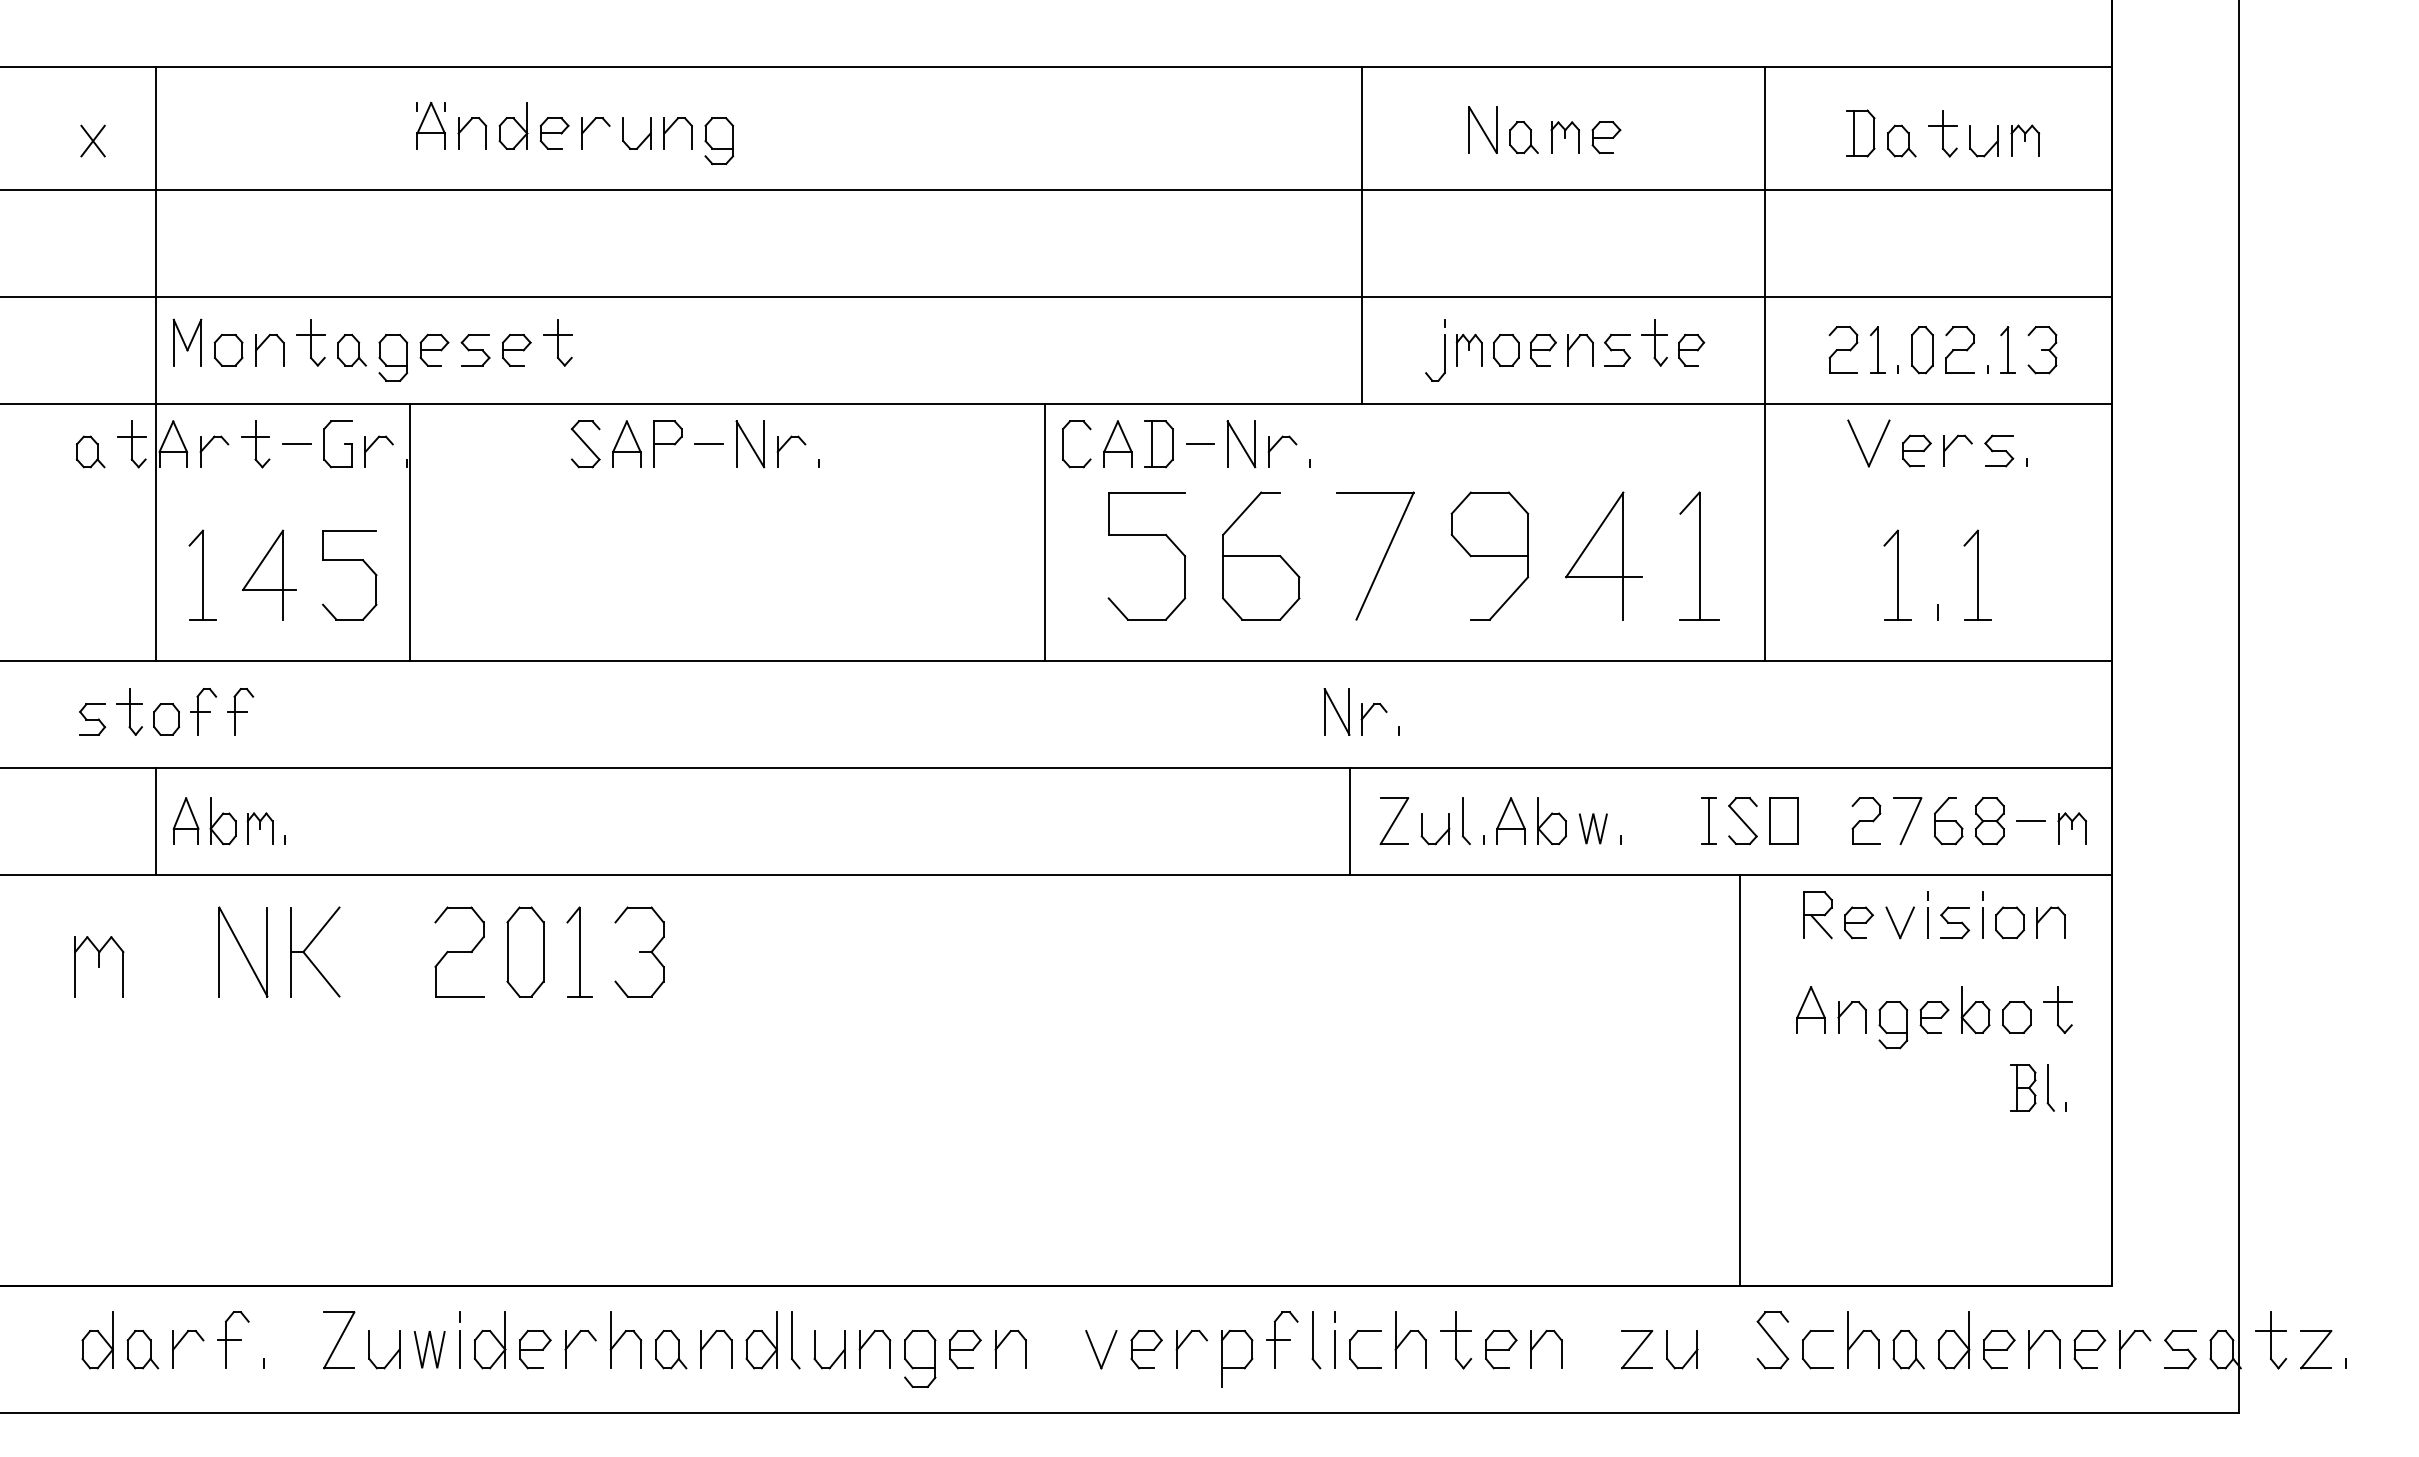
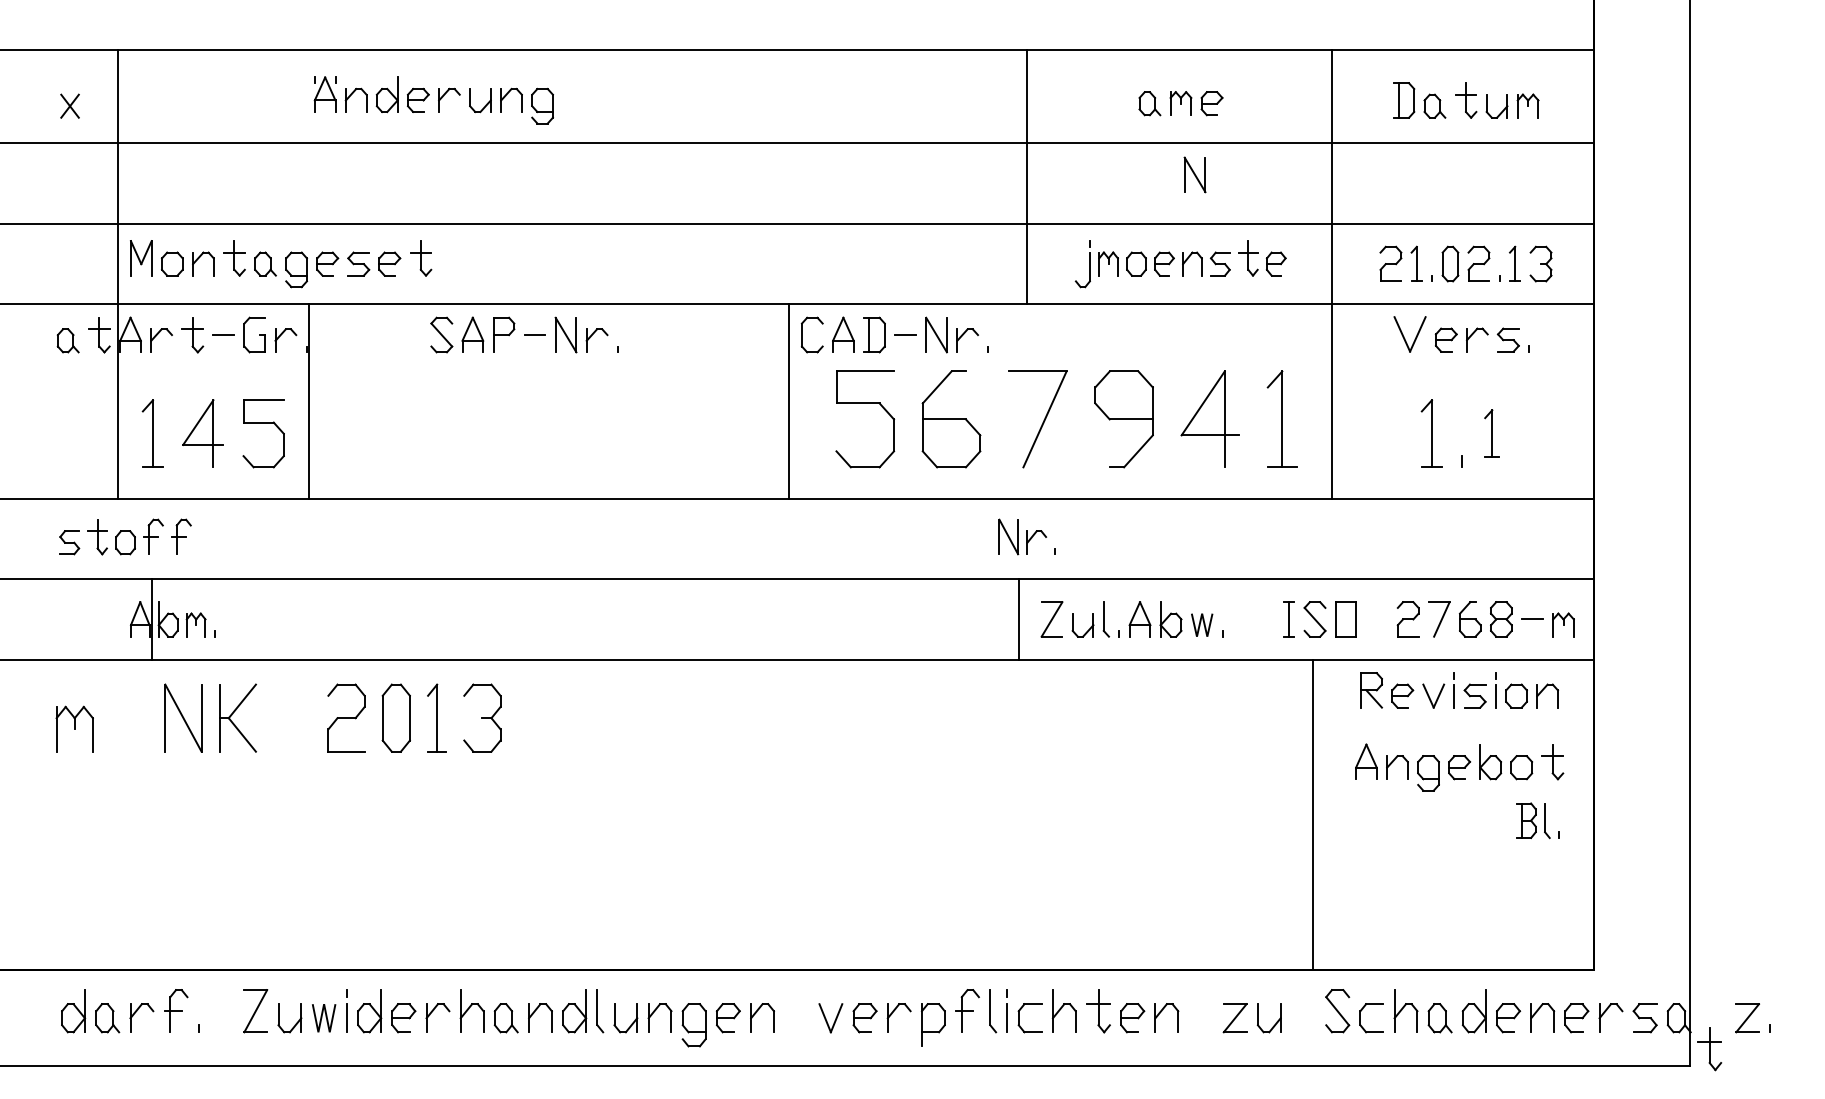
part: (1482, 129) -> (1194, 174), moved
part: (1977, 574) -> (1492, 433), size x0.7
line: (156, 820) -> (152, 618), moved
part: (2271, 1340) -> (1710, 1049), moved

